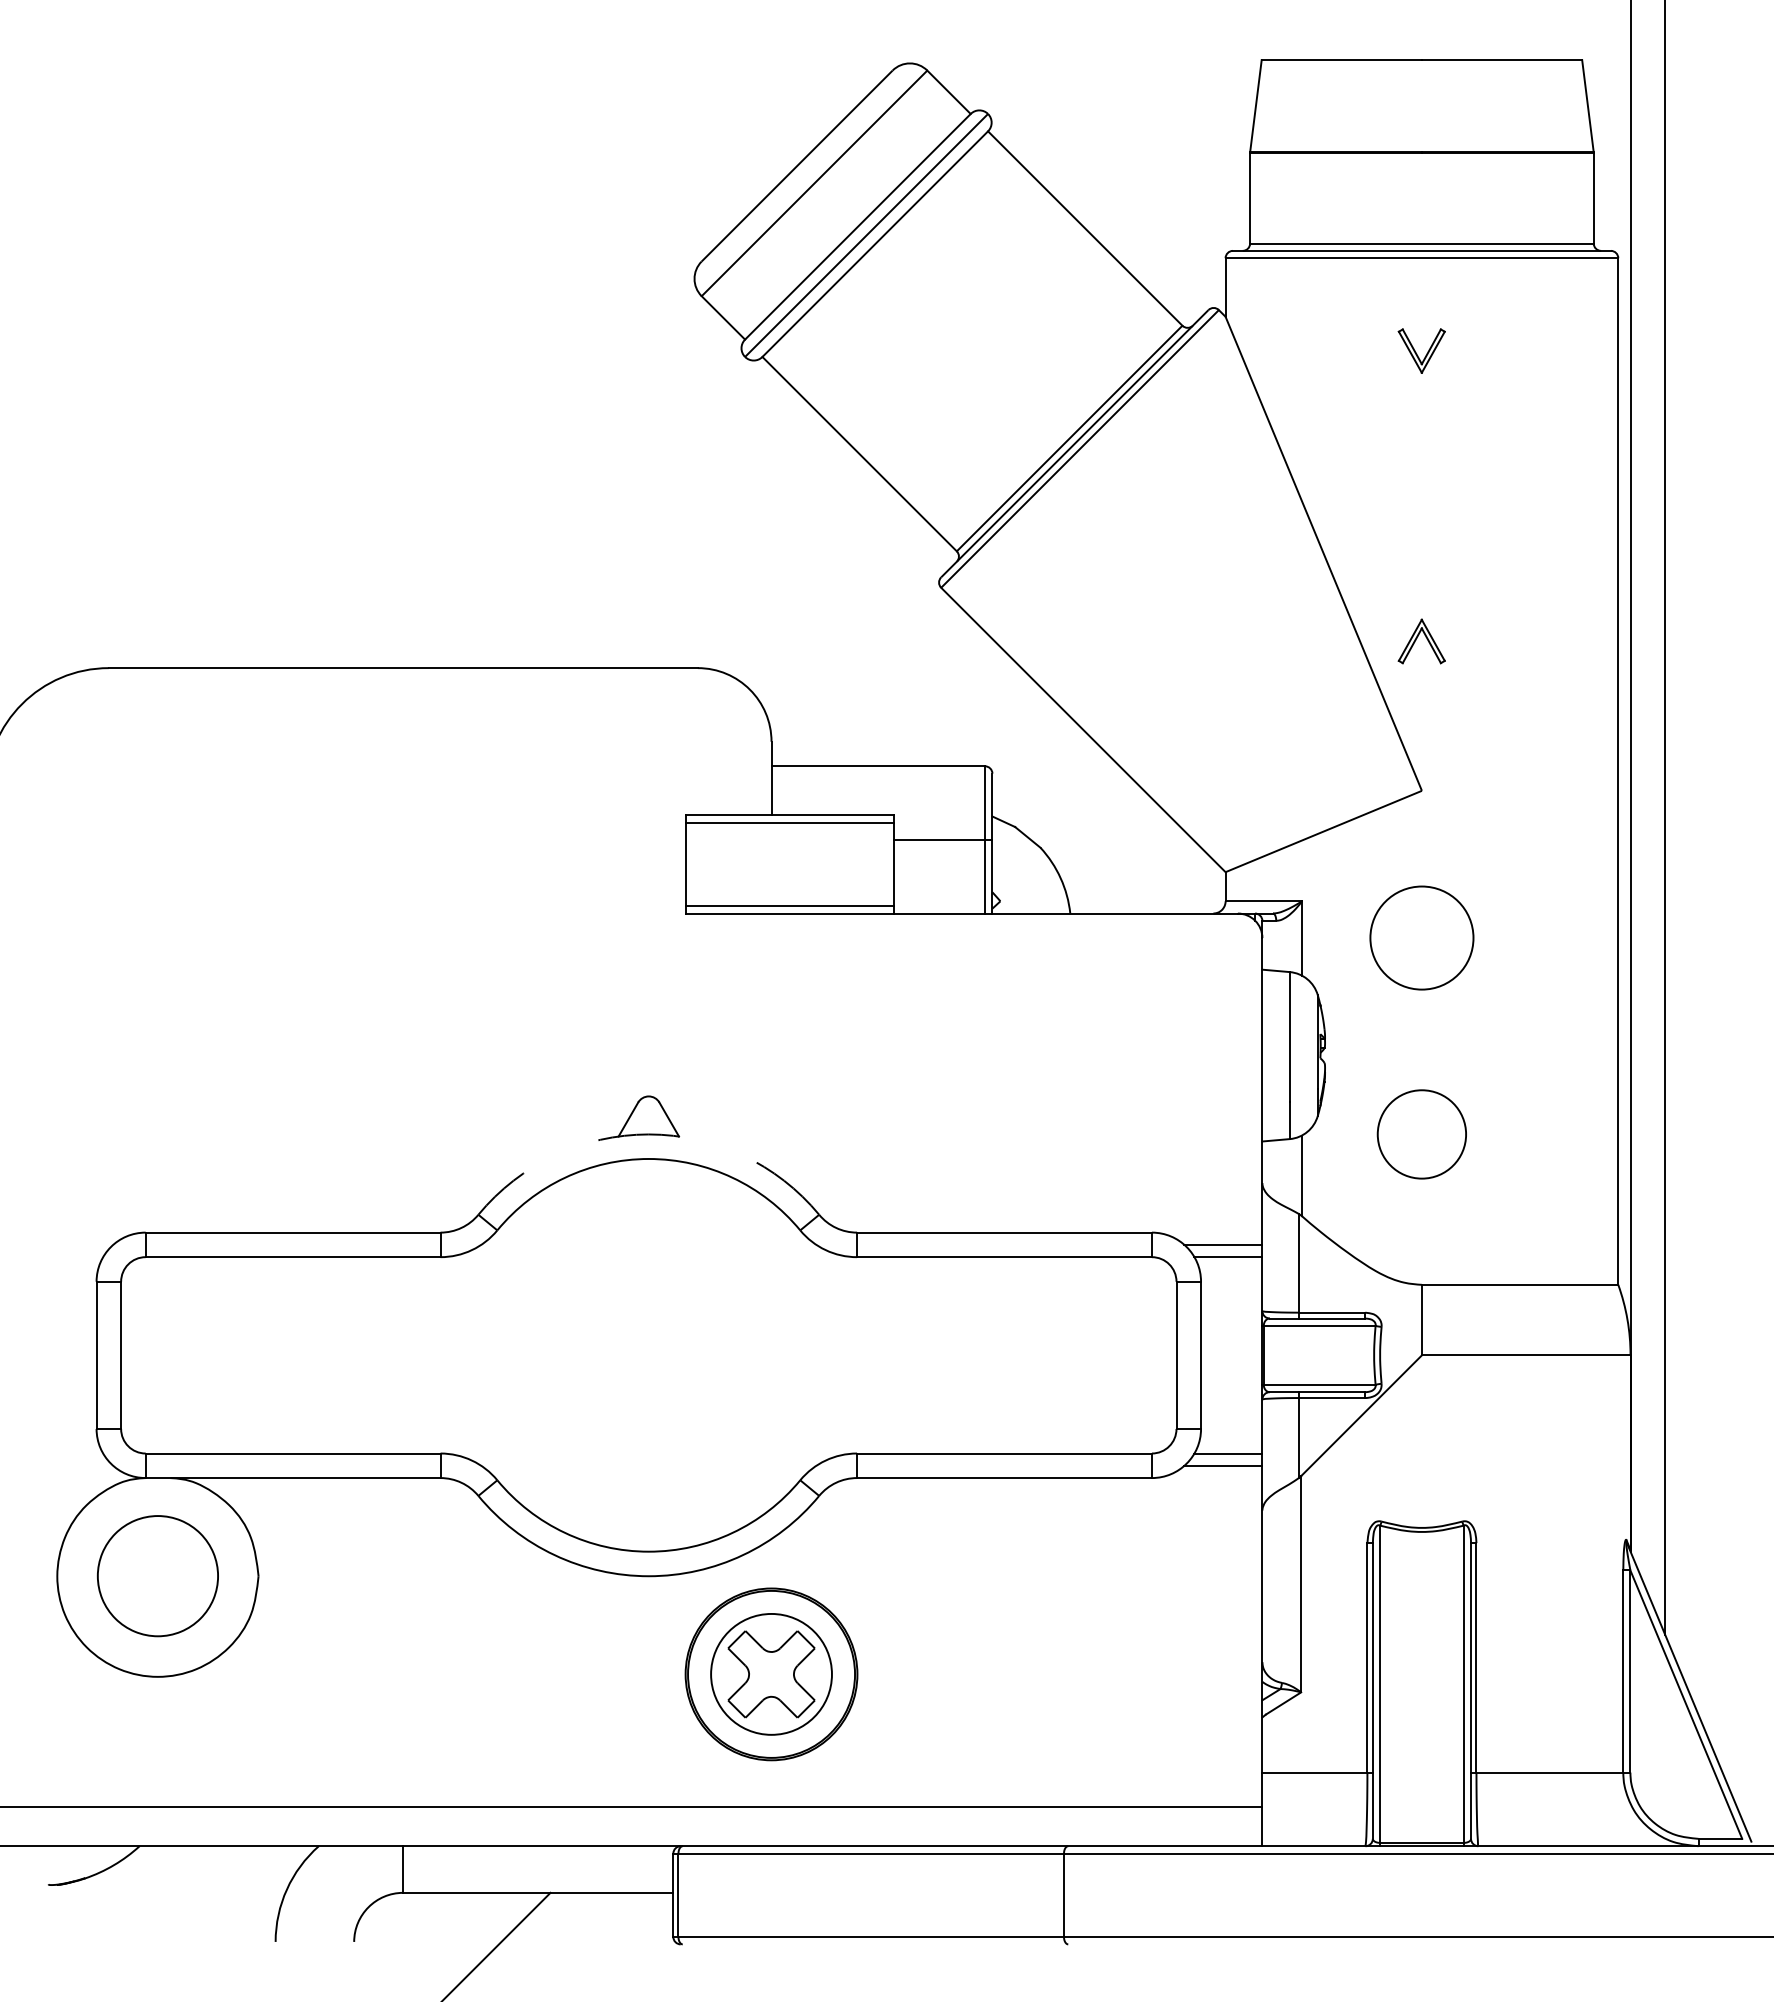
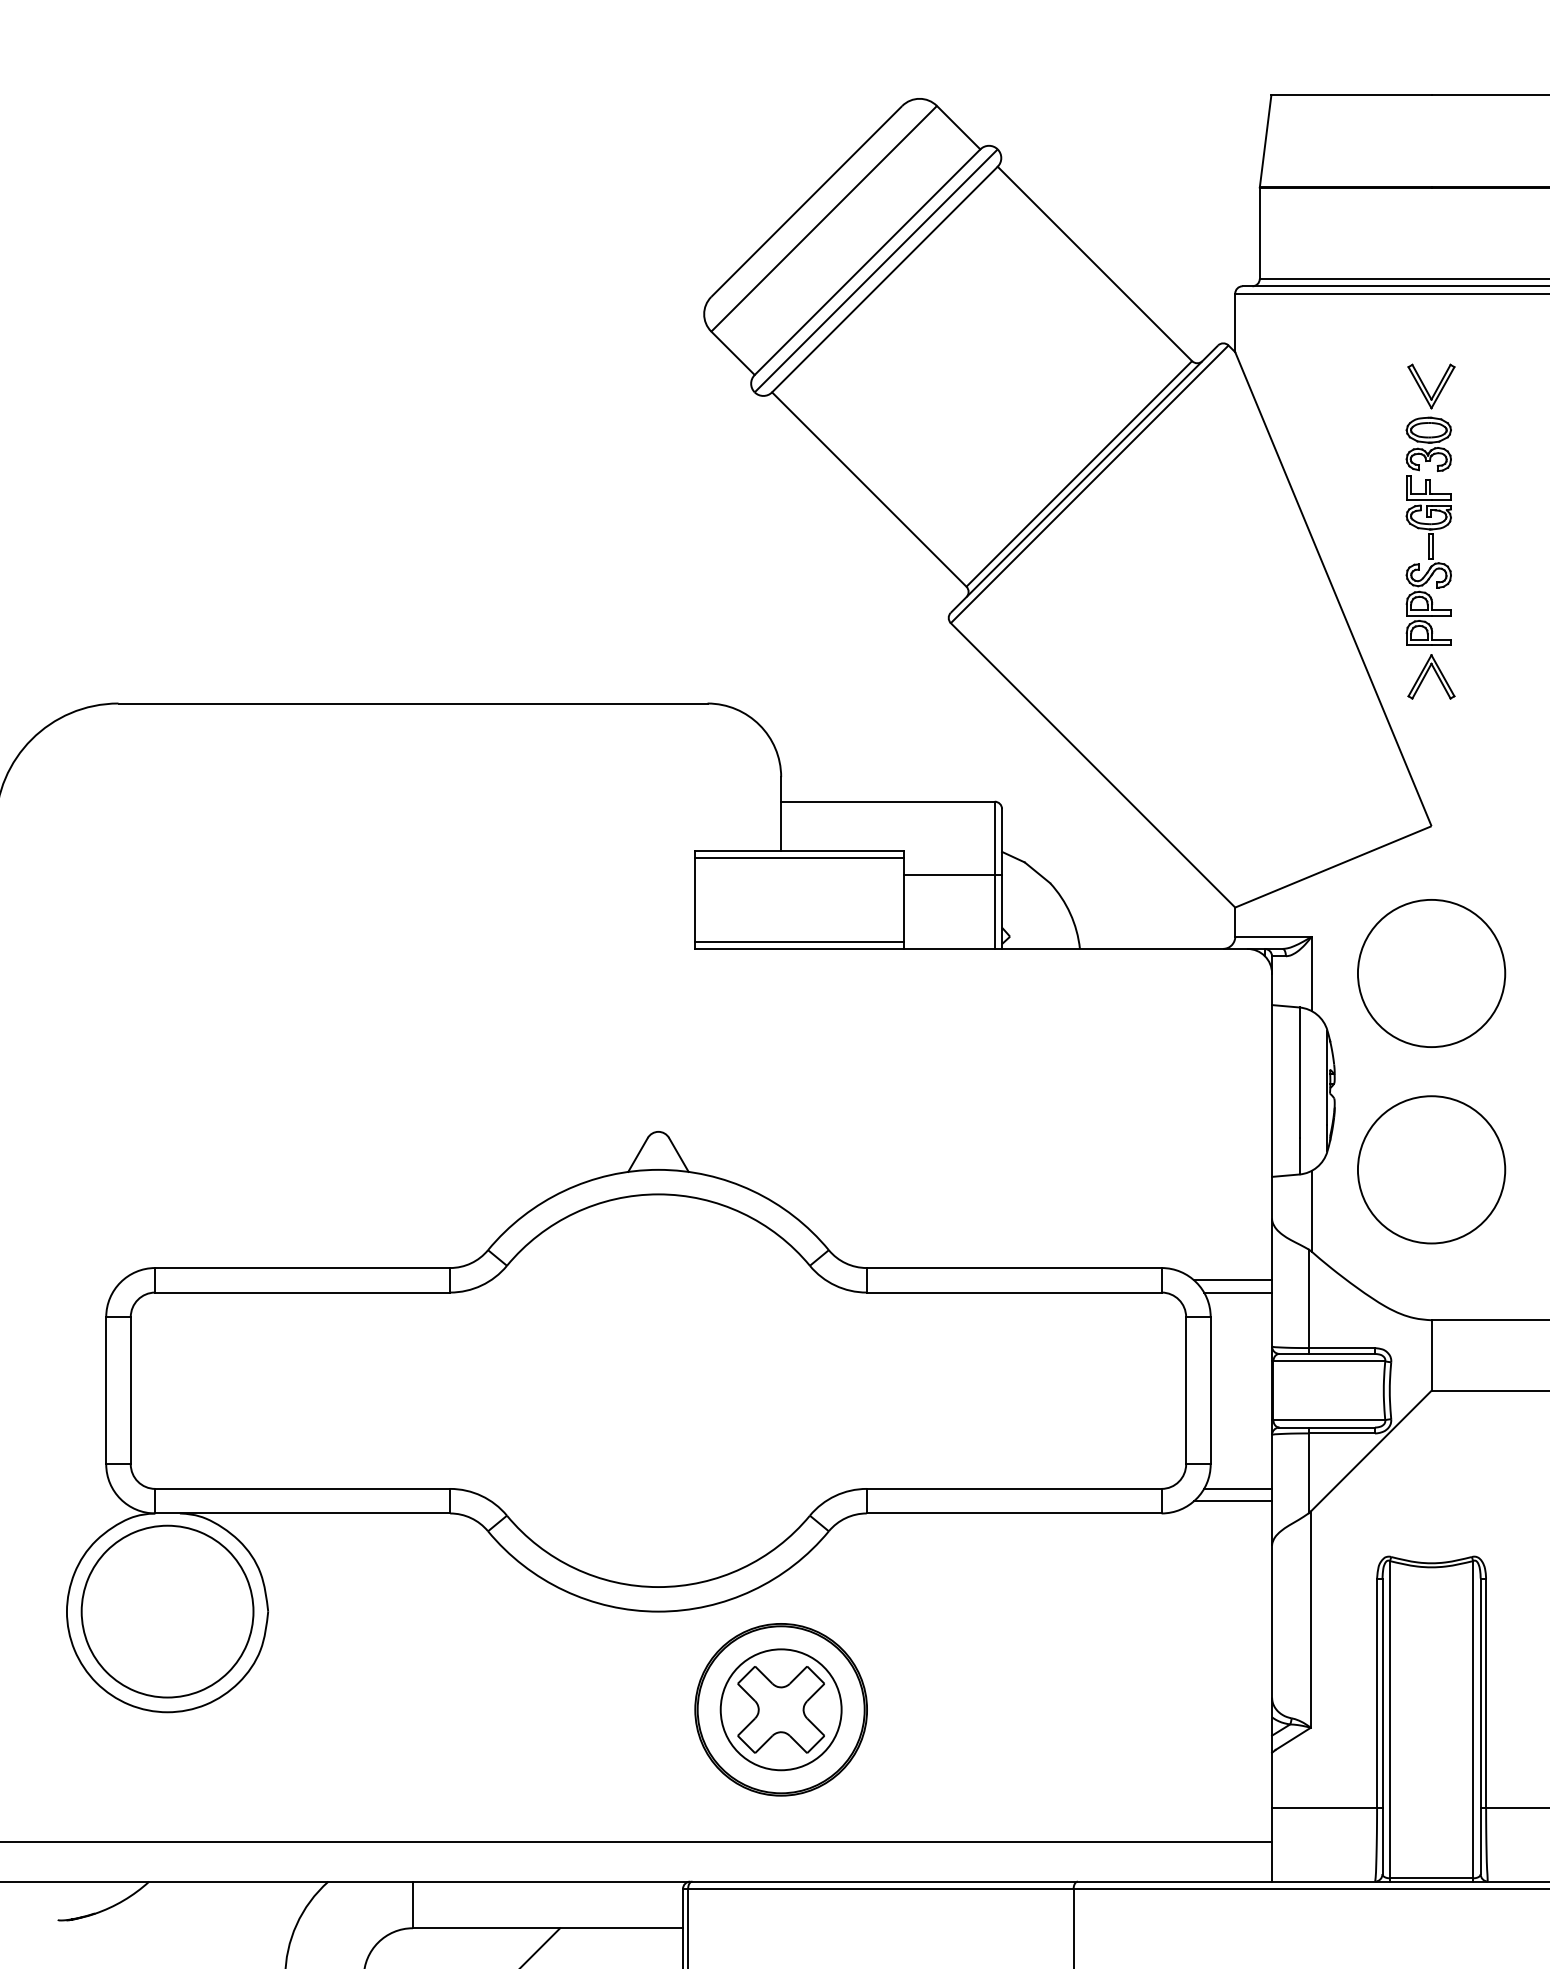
part: (1419, 495) -> (1429, 530), added
circle: (1421, 937) -> (1431, 972), size x1.43
arc: (648, 1134) -> (658, 1169), dashed -> solid
circle: (1421, 1134) -> (1431, 1169), size x1.67
part: (157, 1575) -> (167, 1610), size x1.43

